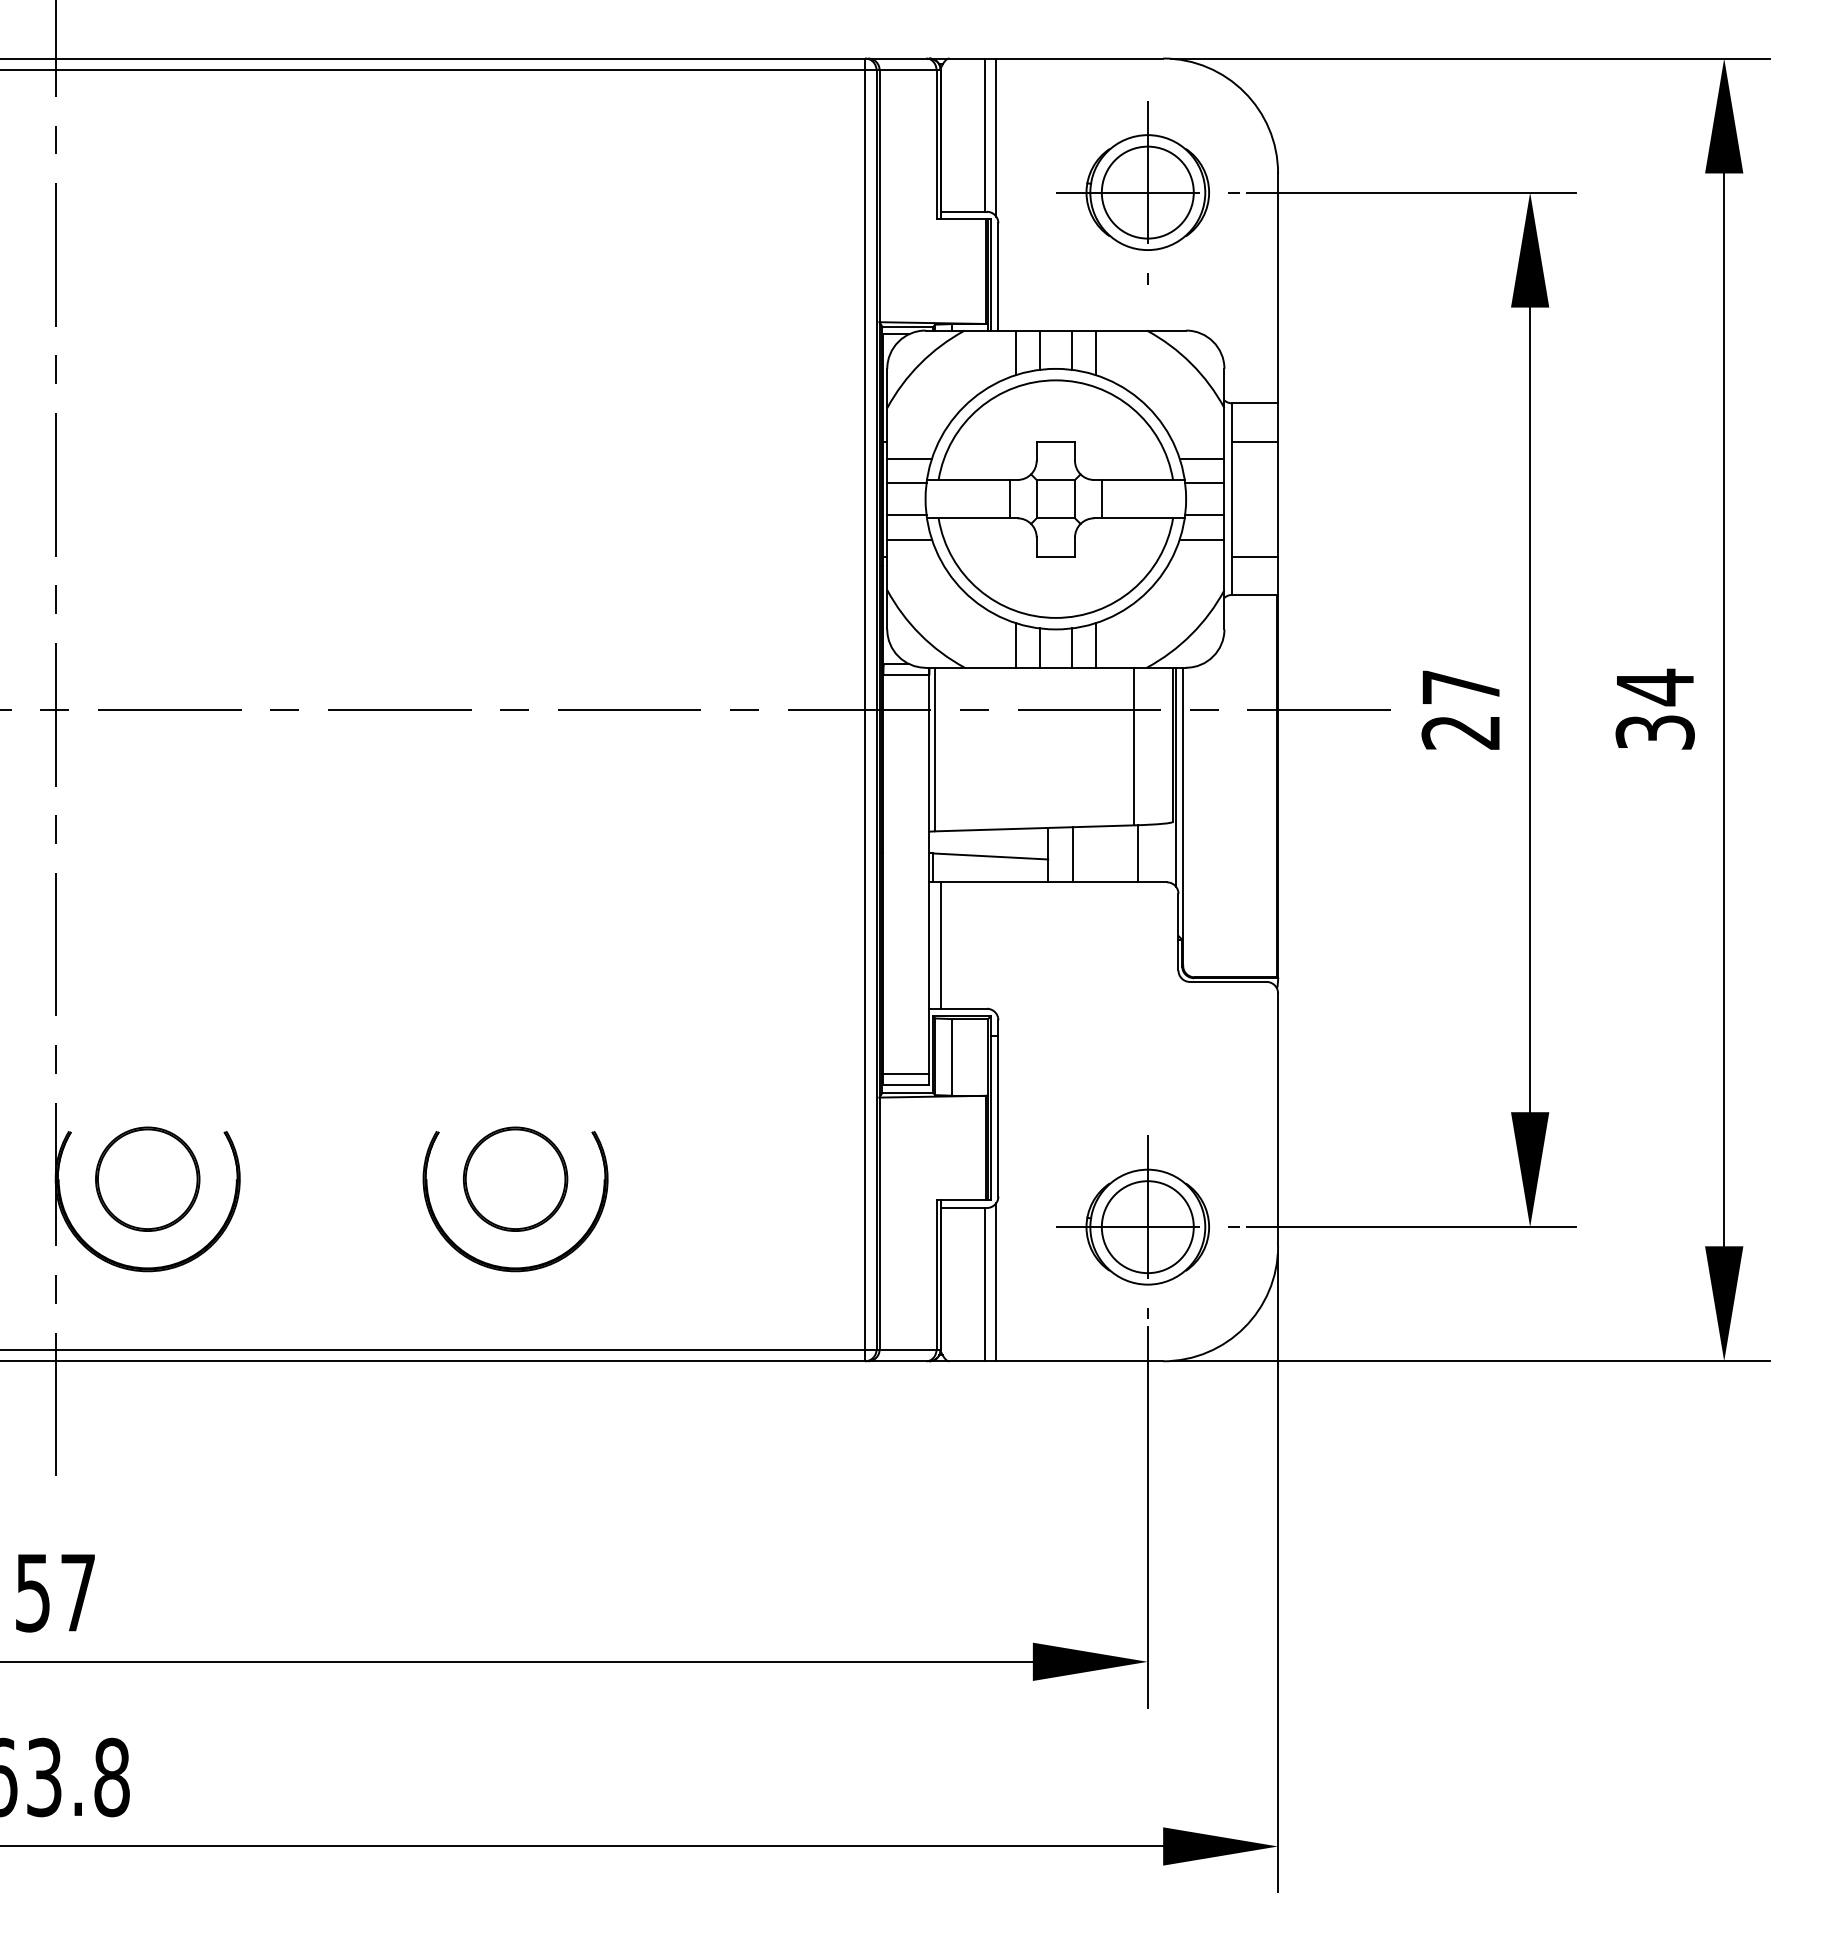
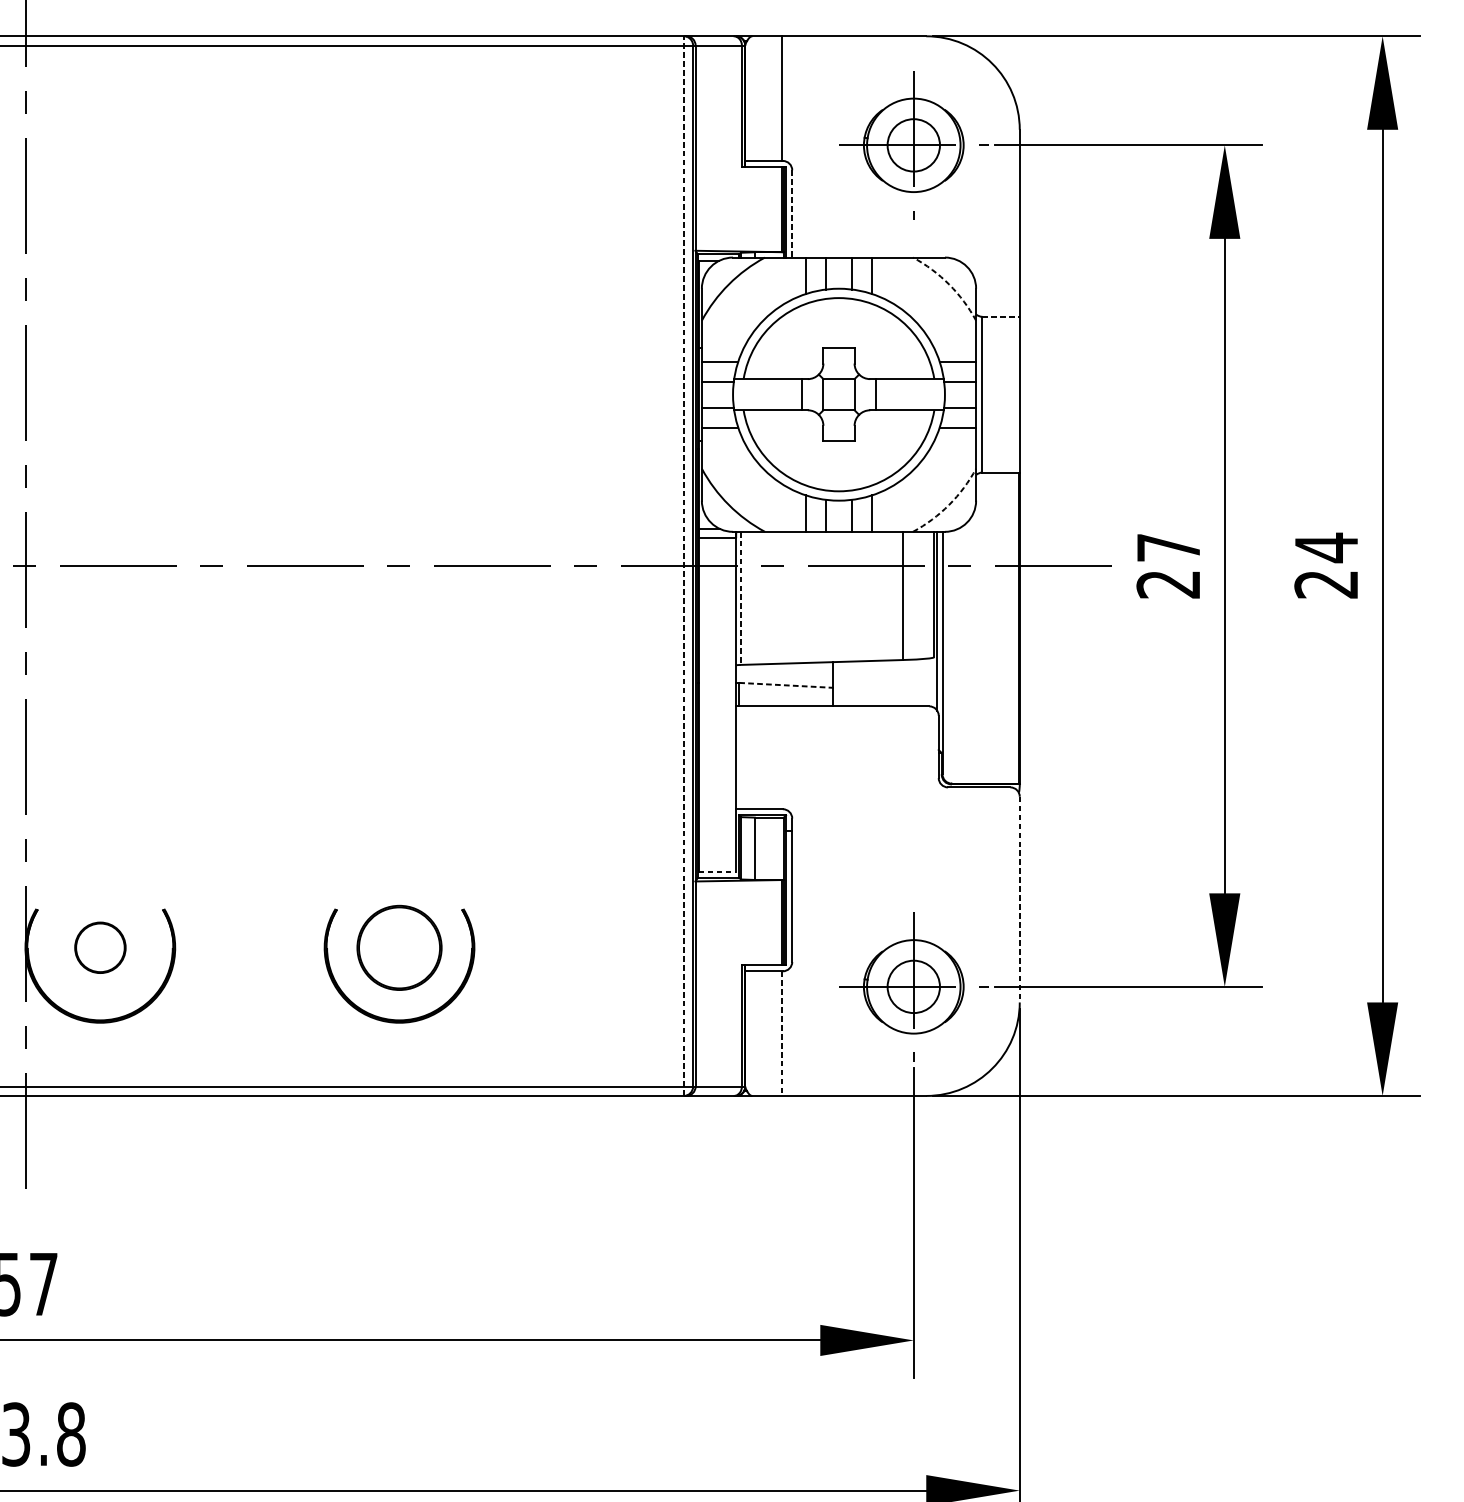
line: (996, 137) -> (790, 100), removed
circle: (1147, 192) -> (913, 145), size x0.7
line: (998, 276) -> (792, 213), solid -> dashed
arc: (1191, 363) -> (949, 284), solid -> dashed
line: (1255, 403) -> (1001, 316), solid -> dashed
line: (1255, 441) -> (1001, 347), removed
line: (1255, 556) -> (1001, 441), removed
arc: (1191, 634) -> (949, 504), solid -> dashed
line: (865, 709) -> (684, 565), solid -> dashed
text: (1654, 732) -> (1325, 584), 34 -> 24
line: (935, 749) -> (741, 598), solid -> dashed
line: (1137, 853) -> (905, 682), removed
line: (1073, 854) -> (853, 683), removed
line: (990, 856) -> (785, 685), solid -> dashed
line: (940, 945) -> (745, 757), removed
line: (906, 1073) -> (717, 861), removed
line: (906, 1085) -> (717, 871), solid -> dashed
line: (1278, 1120) -> (1020, 900), solid -> dashed
part: (147, 1178) -> (100, 947), size x0.6
circle: (1147, 1227) -> (913, 987), size x0.7
line: (996, 1281) -> (790, 1031), removed
line: (985, 1284) -> (781, 1033), solid -> dashed

